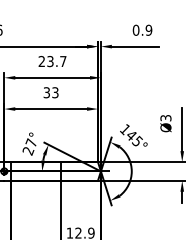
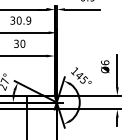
text: (52, 61) -> (20, 20), 23.7 -> 30.9
text: (55, 92) -> (22, 43), 33 -> 30
text: (165, 117) -> (104, 62), Ø3 -> Ø6

